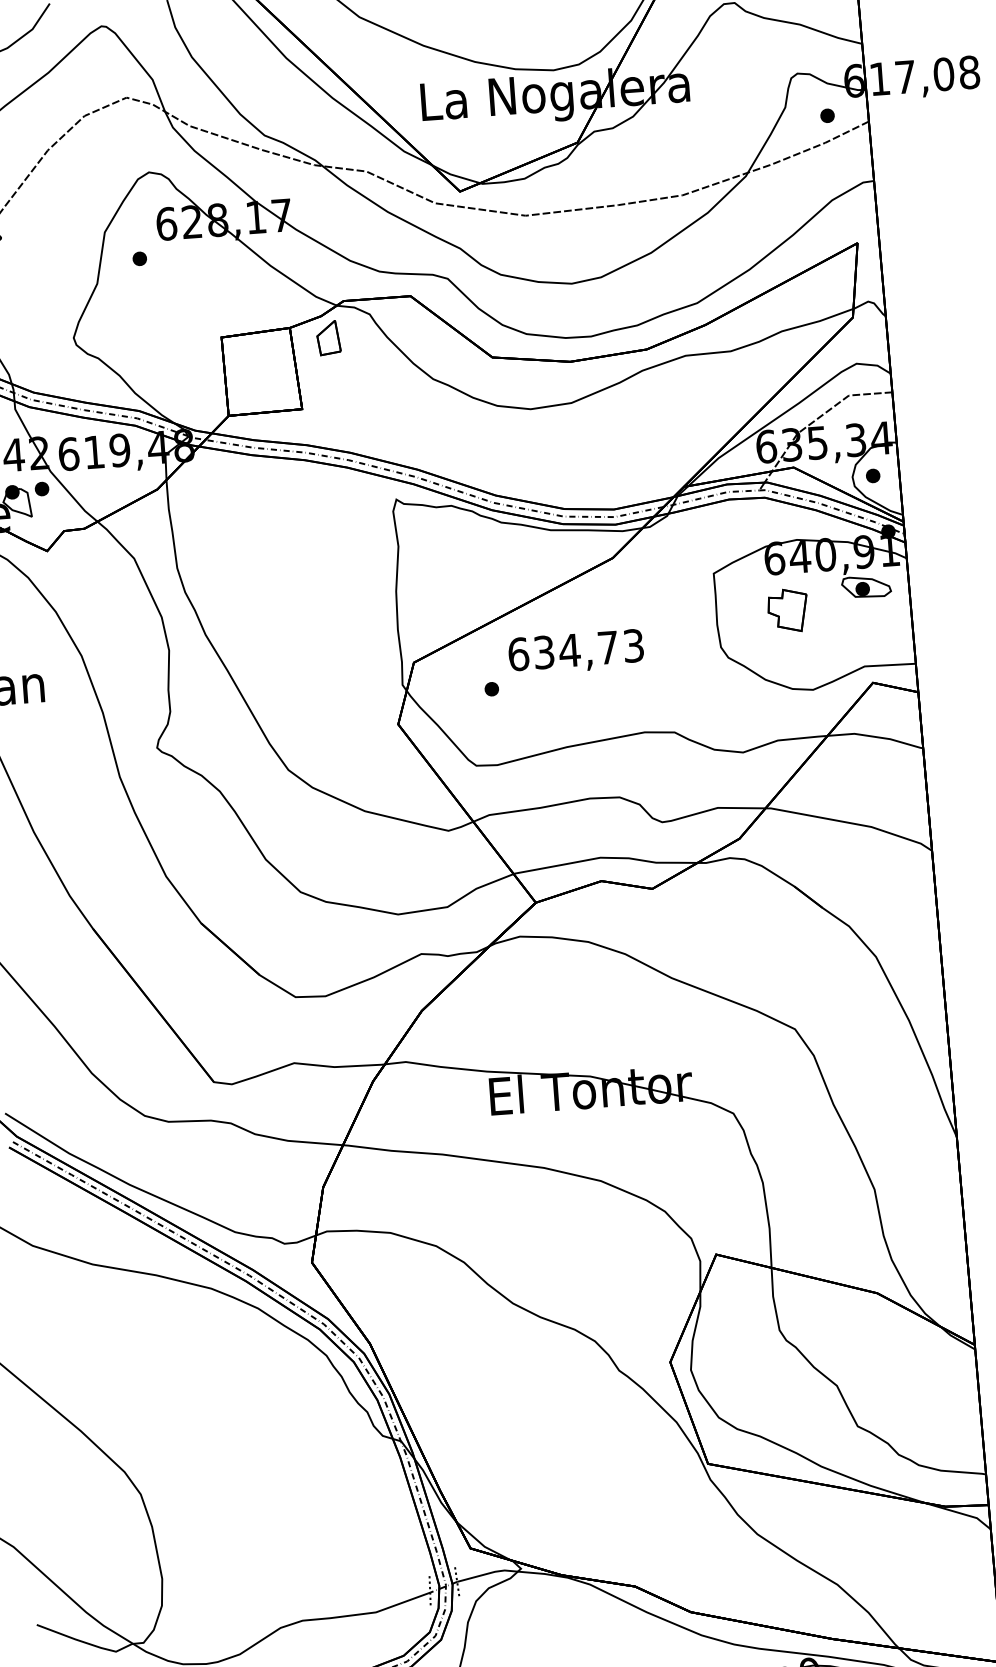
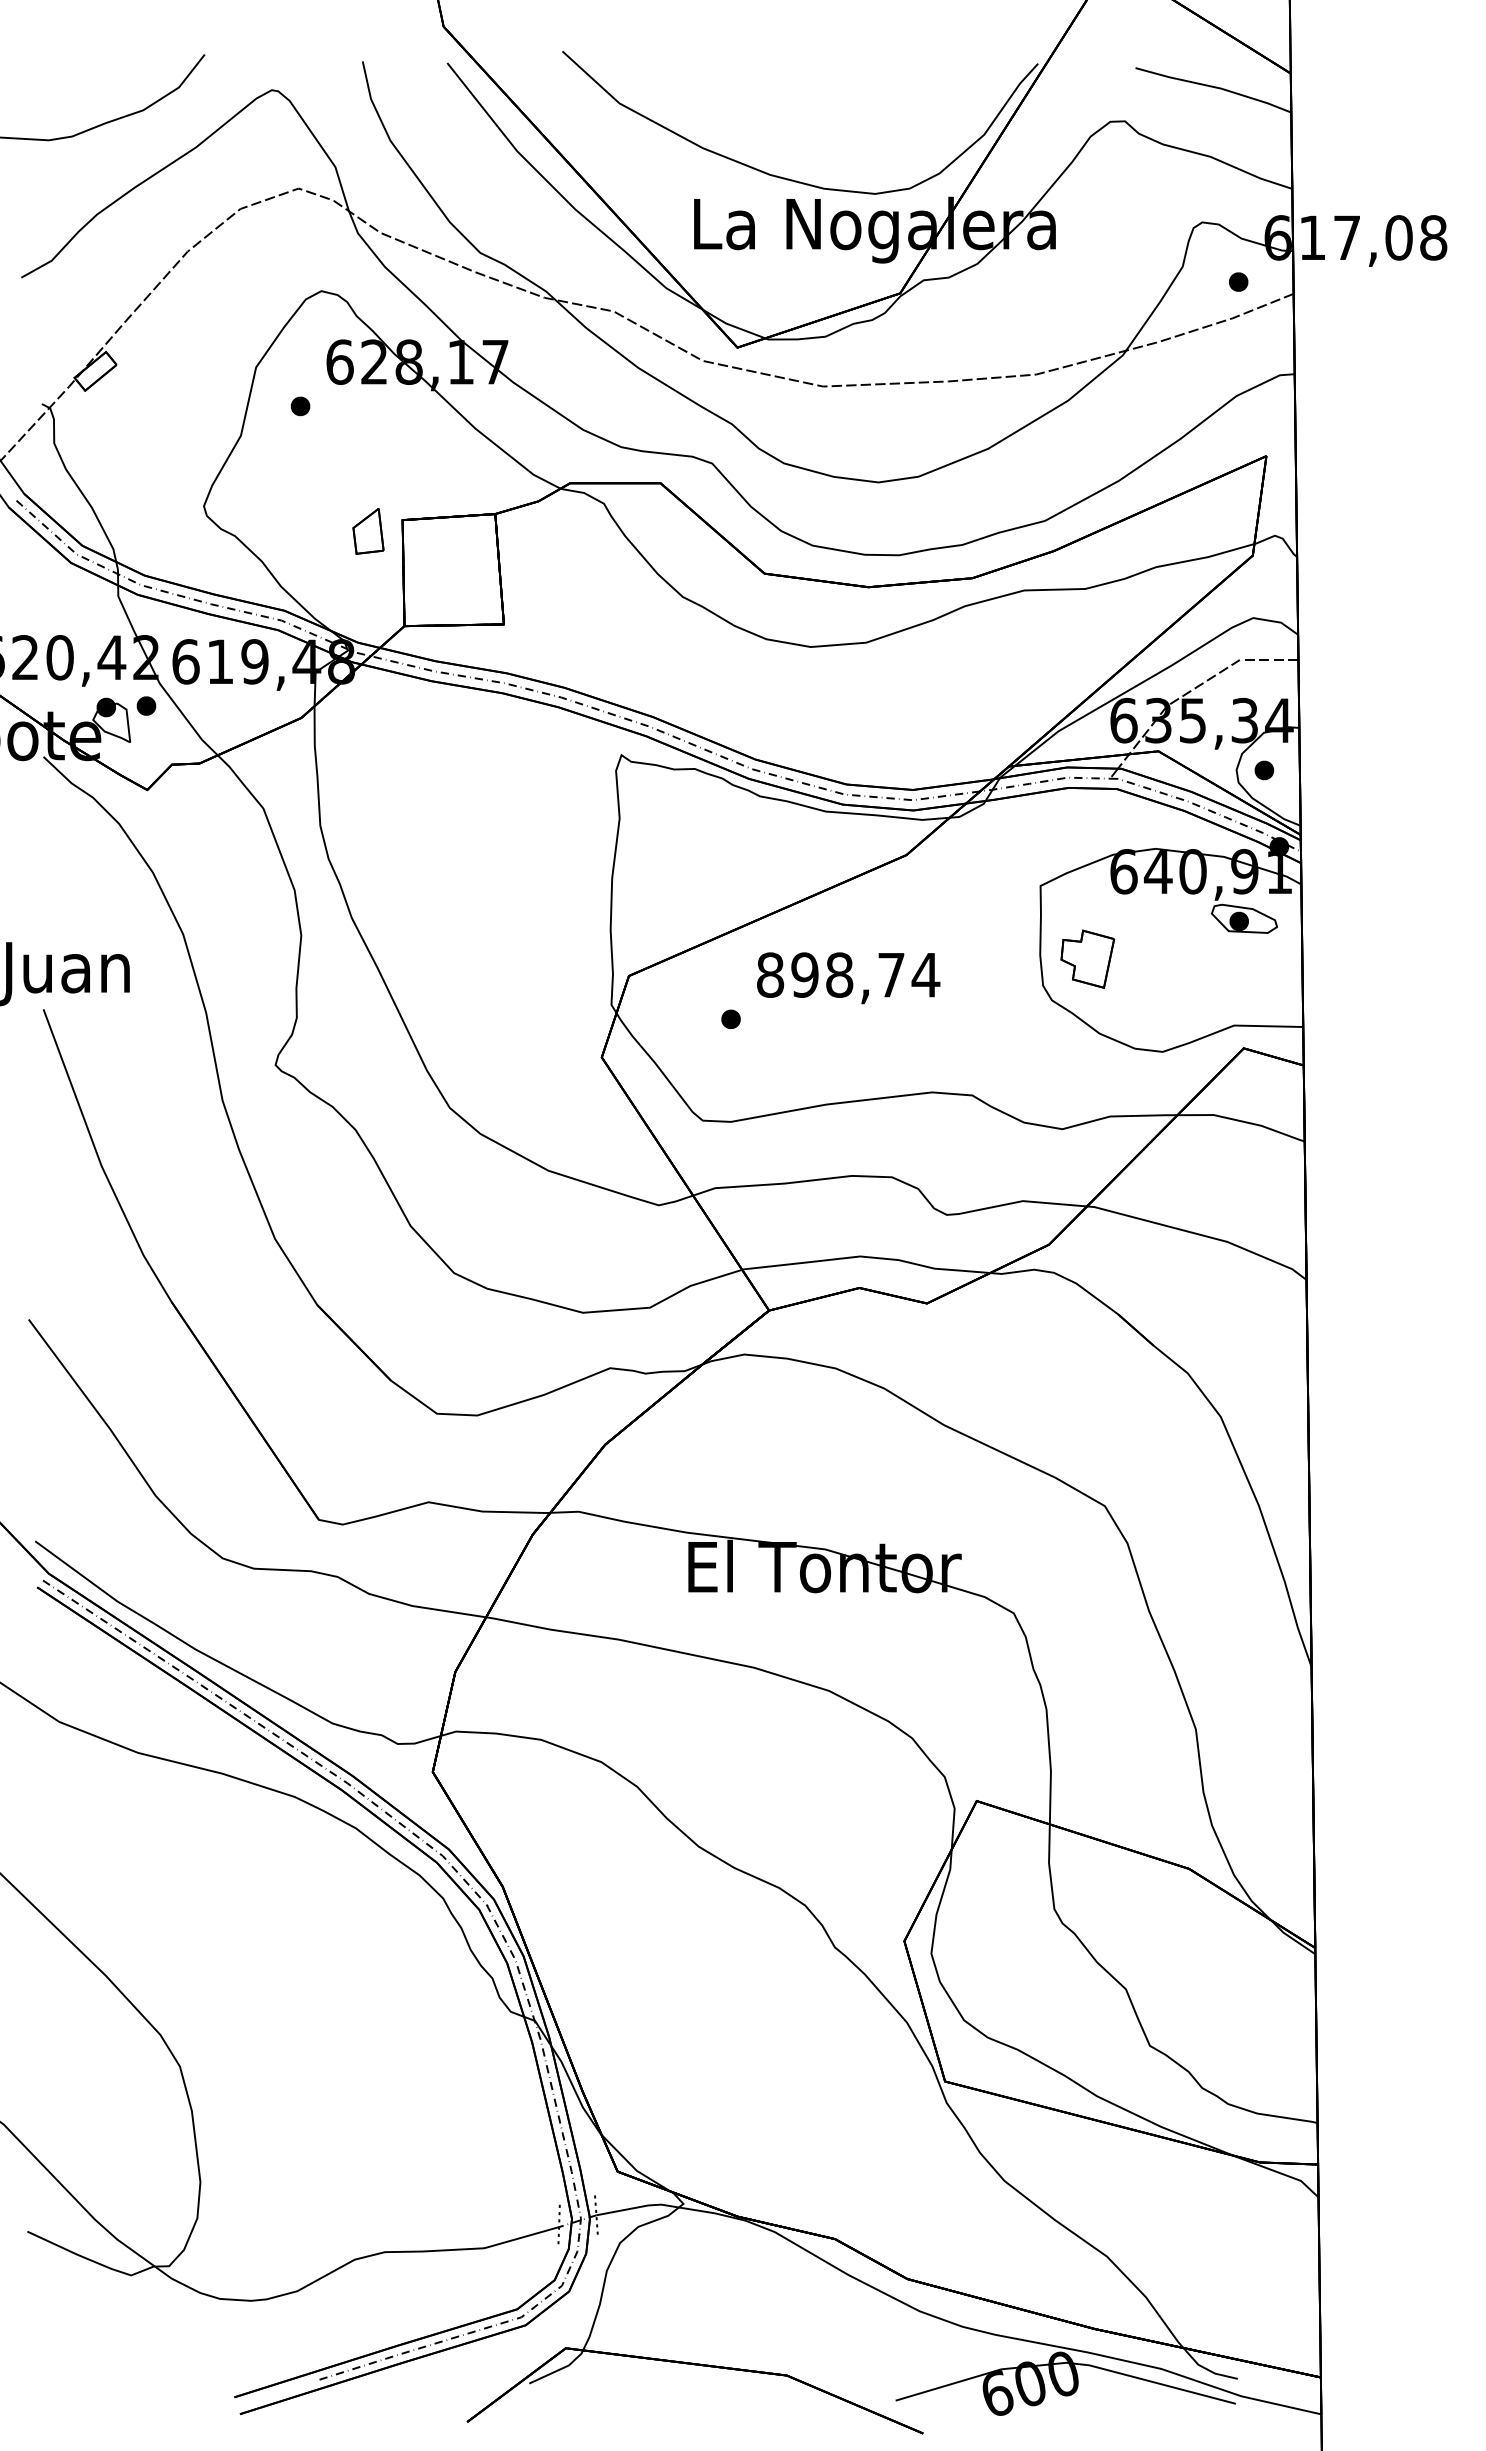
part: (328, 338) -> (368, 531), moved
part: (787, 610) -> (1087, 958), moved
text: (576, 649) -> (848, 974), 634,73 -> 898,74

